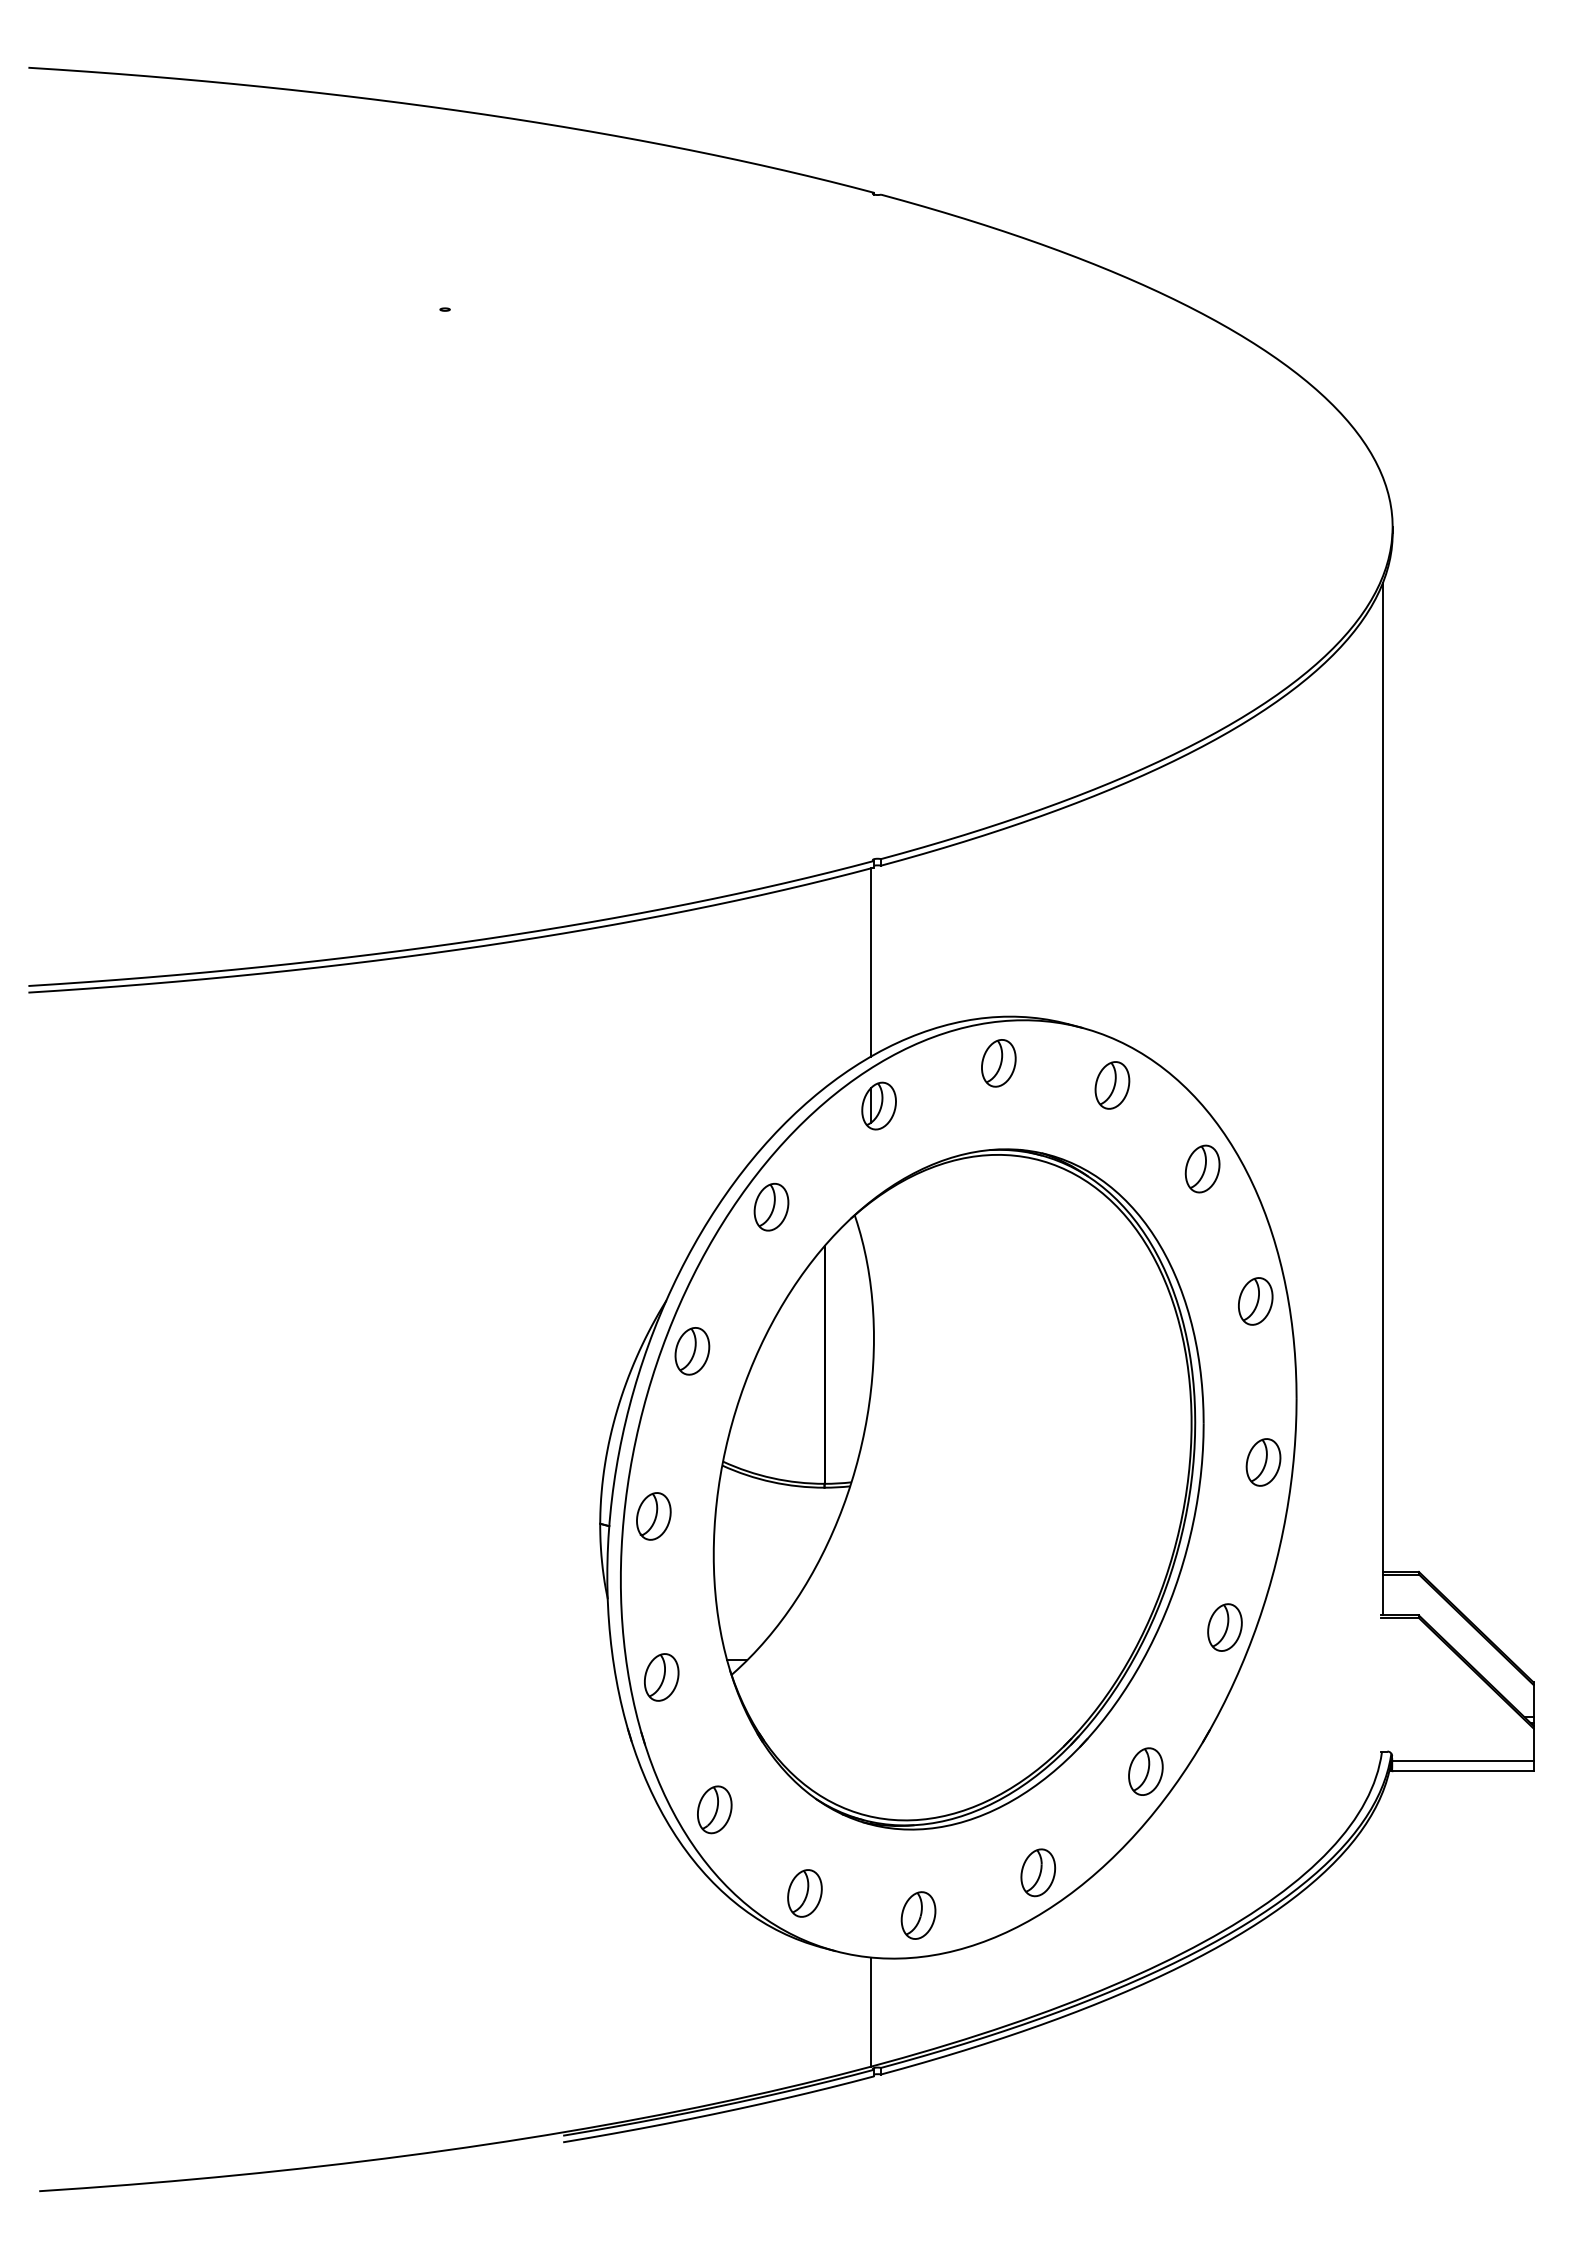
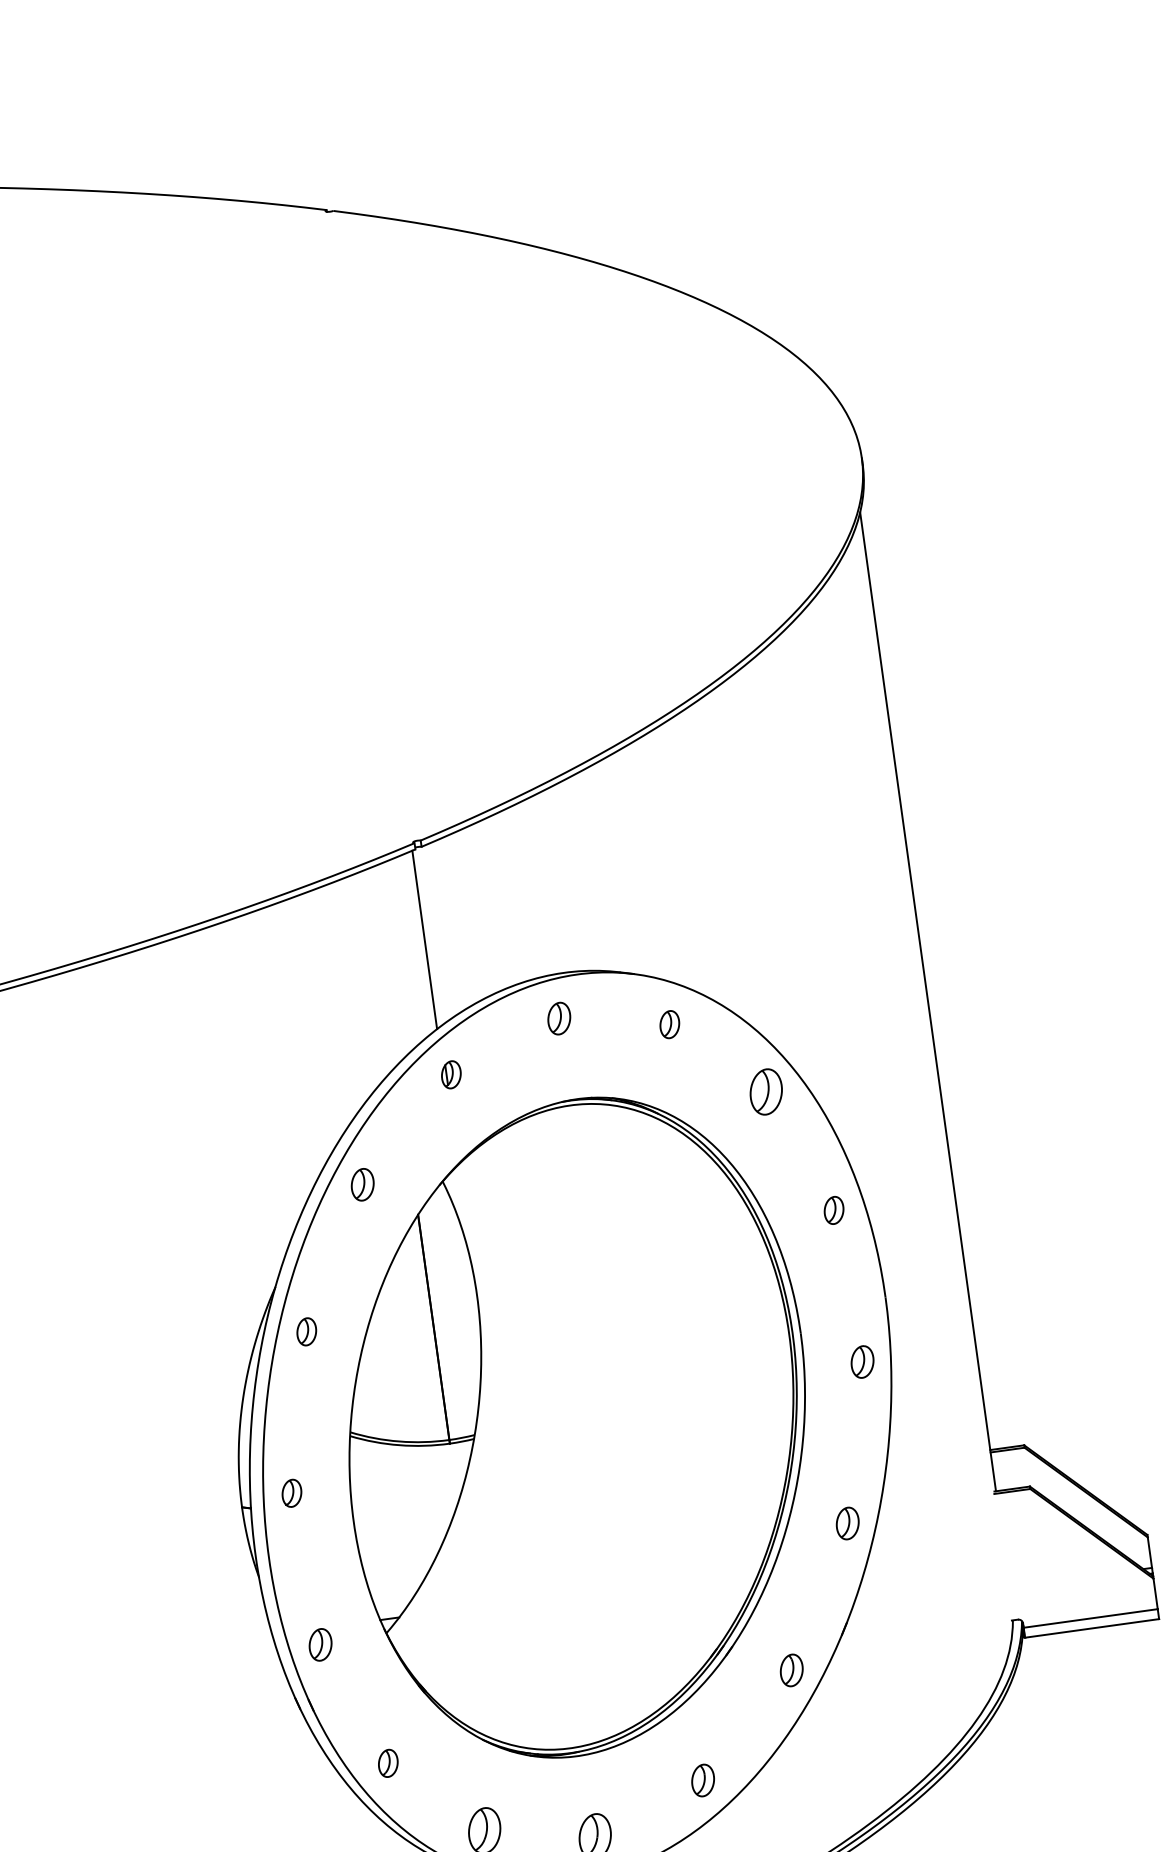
part: (998, 1063) -> (558, 1018), size x0.7
part: (1112, 1085) -> (669, 1024), size x0.6
part: (878, 1105) -> (450, 1074), size x0.6
part: (771, 1206) -> (362, 1184), size x0.7
part: (1255, 1301) -> (833, 1210), size x0.6
part: (692, 1351) -> (306, 1331), size x0.6
part: (1263, 1462) -> (862, 1362), size x0.7
part: (653, 1516) -> (291, 1493), size x0.6
part: (1224, 1627) -> (847, 1523), size x0.7
part: (661, 1677) -> (320, 1644), size x0.7
part: (1145, 1771) -> (791, 1670), size x0.7
part: (714, 1809) -> (387, 1763), size x0.6
part: (1038, 1872) -> (703, 1780), size x0.7

